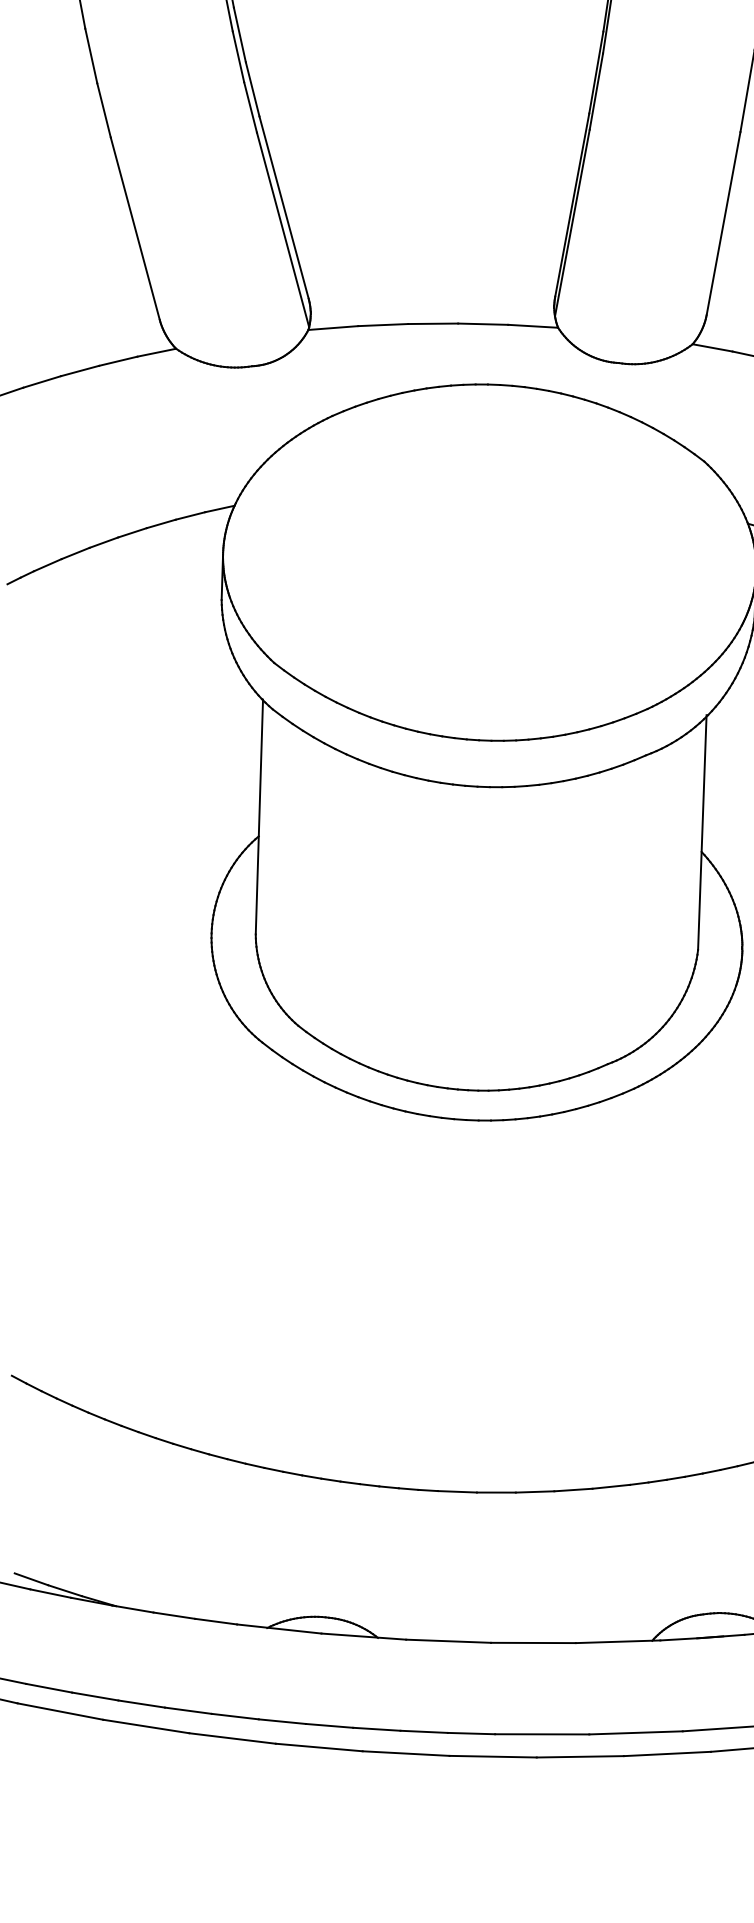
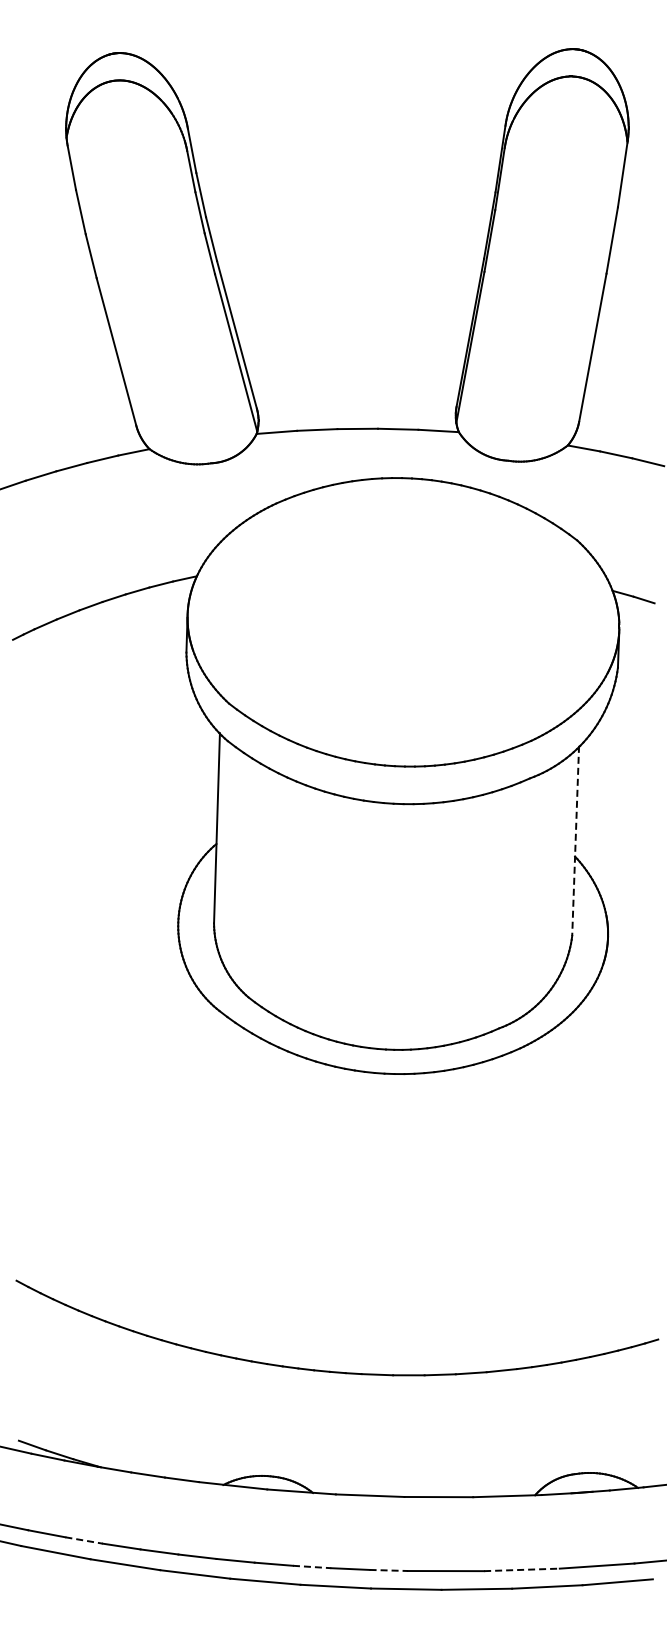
line: (702, 833) -> (575, 841), solid -> dashed
line: (95, 1696) -> (84, 1540), solid -> dashed
line: (377, 1729) -> (312, 1567), solid -> dashed
line: (635, 1732) -> (521, 1569), solid -> dashed
line: (472, 1733) -> (389, 1570), solid -> dashed

